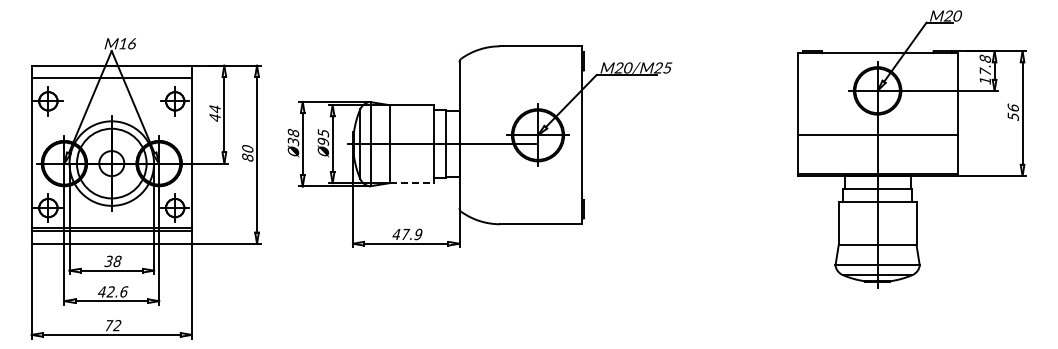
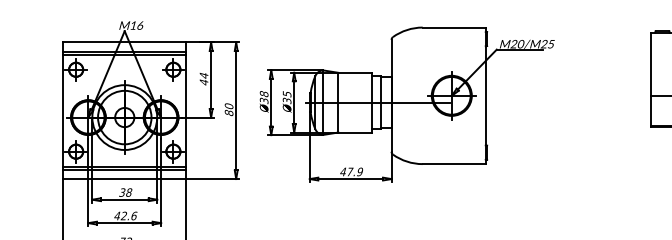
line: (111, 81) -> (124, 54), added
text: (322, 141) -> (286, 100), Ø95 -> Ø35
line: (411, 183) -> (354, 132), dashed -> solid

